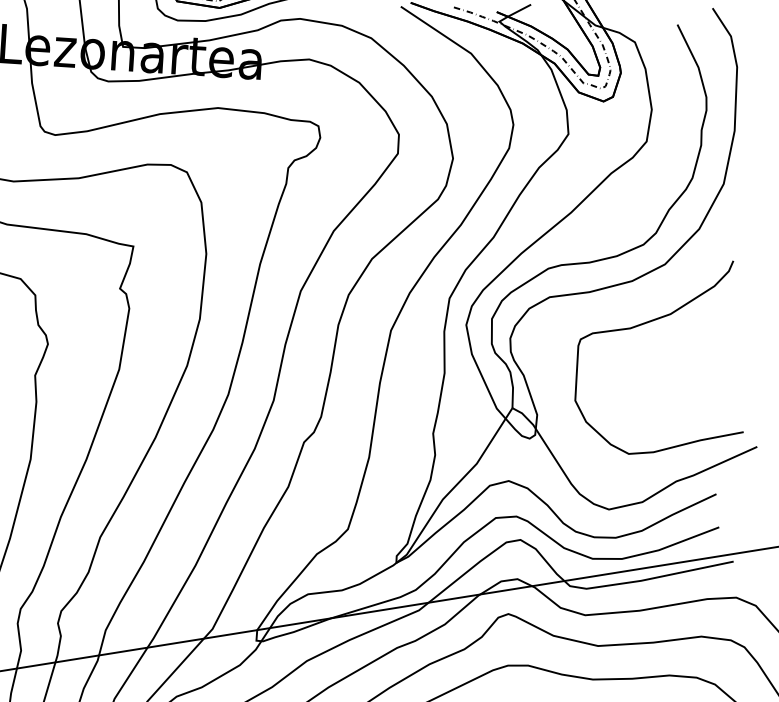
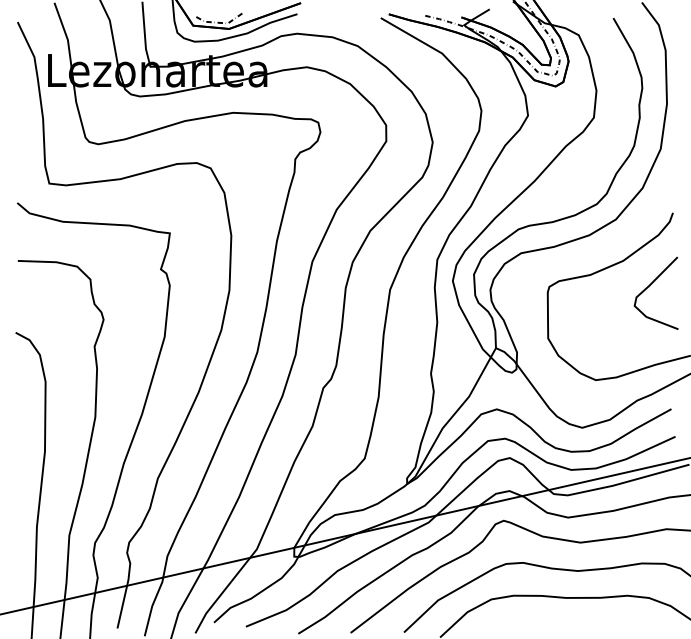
curve: (699, 346) -> (649, 286), added

